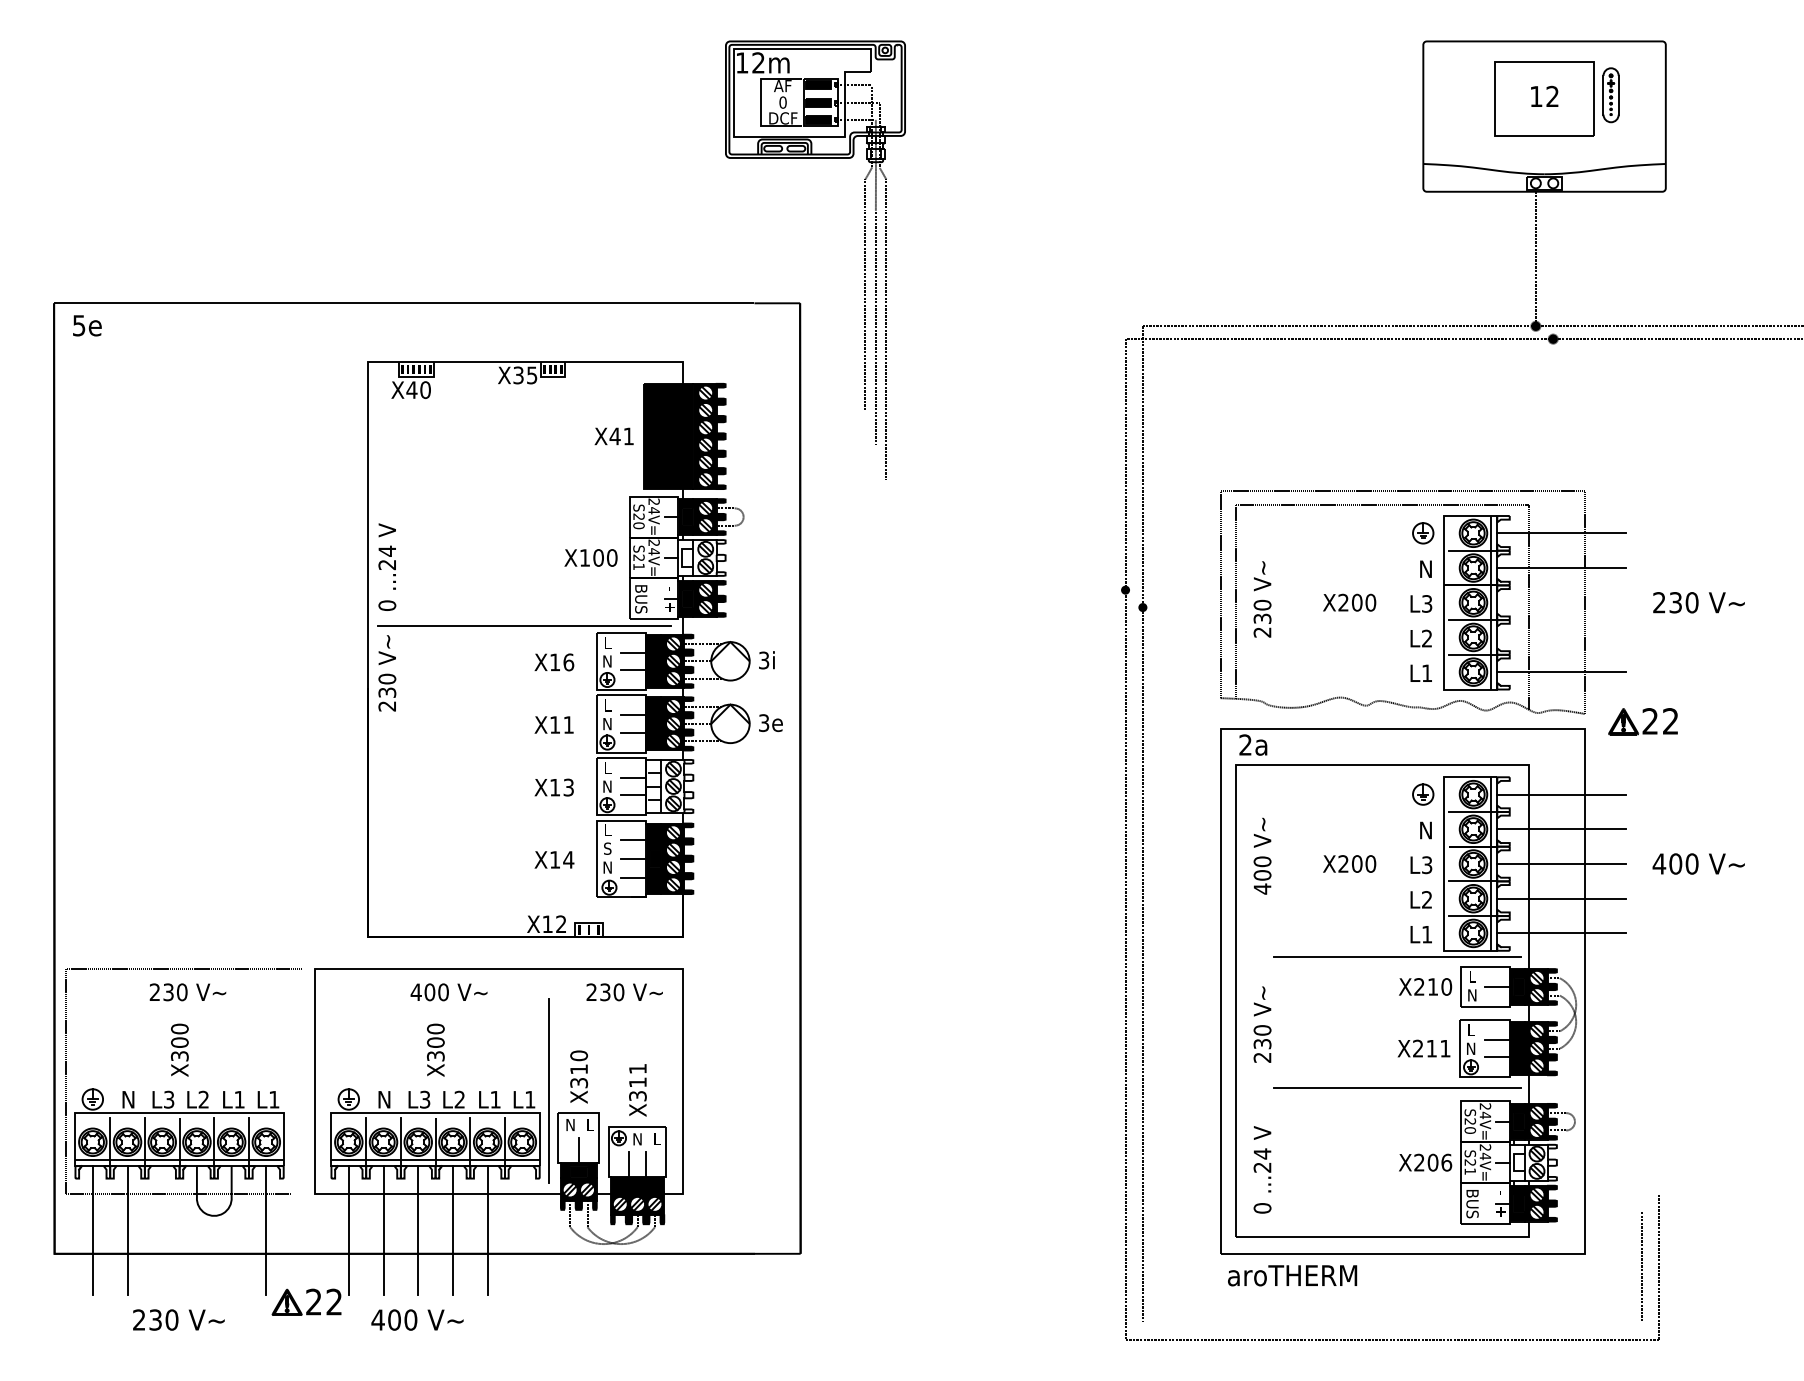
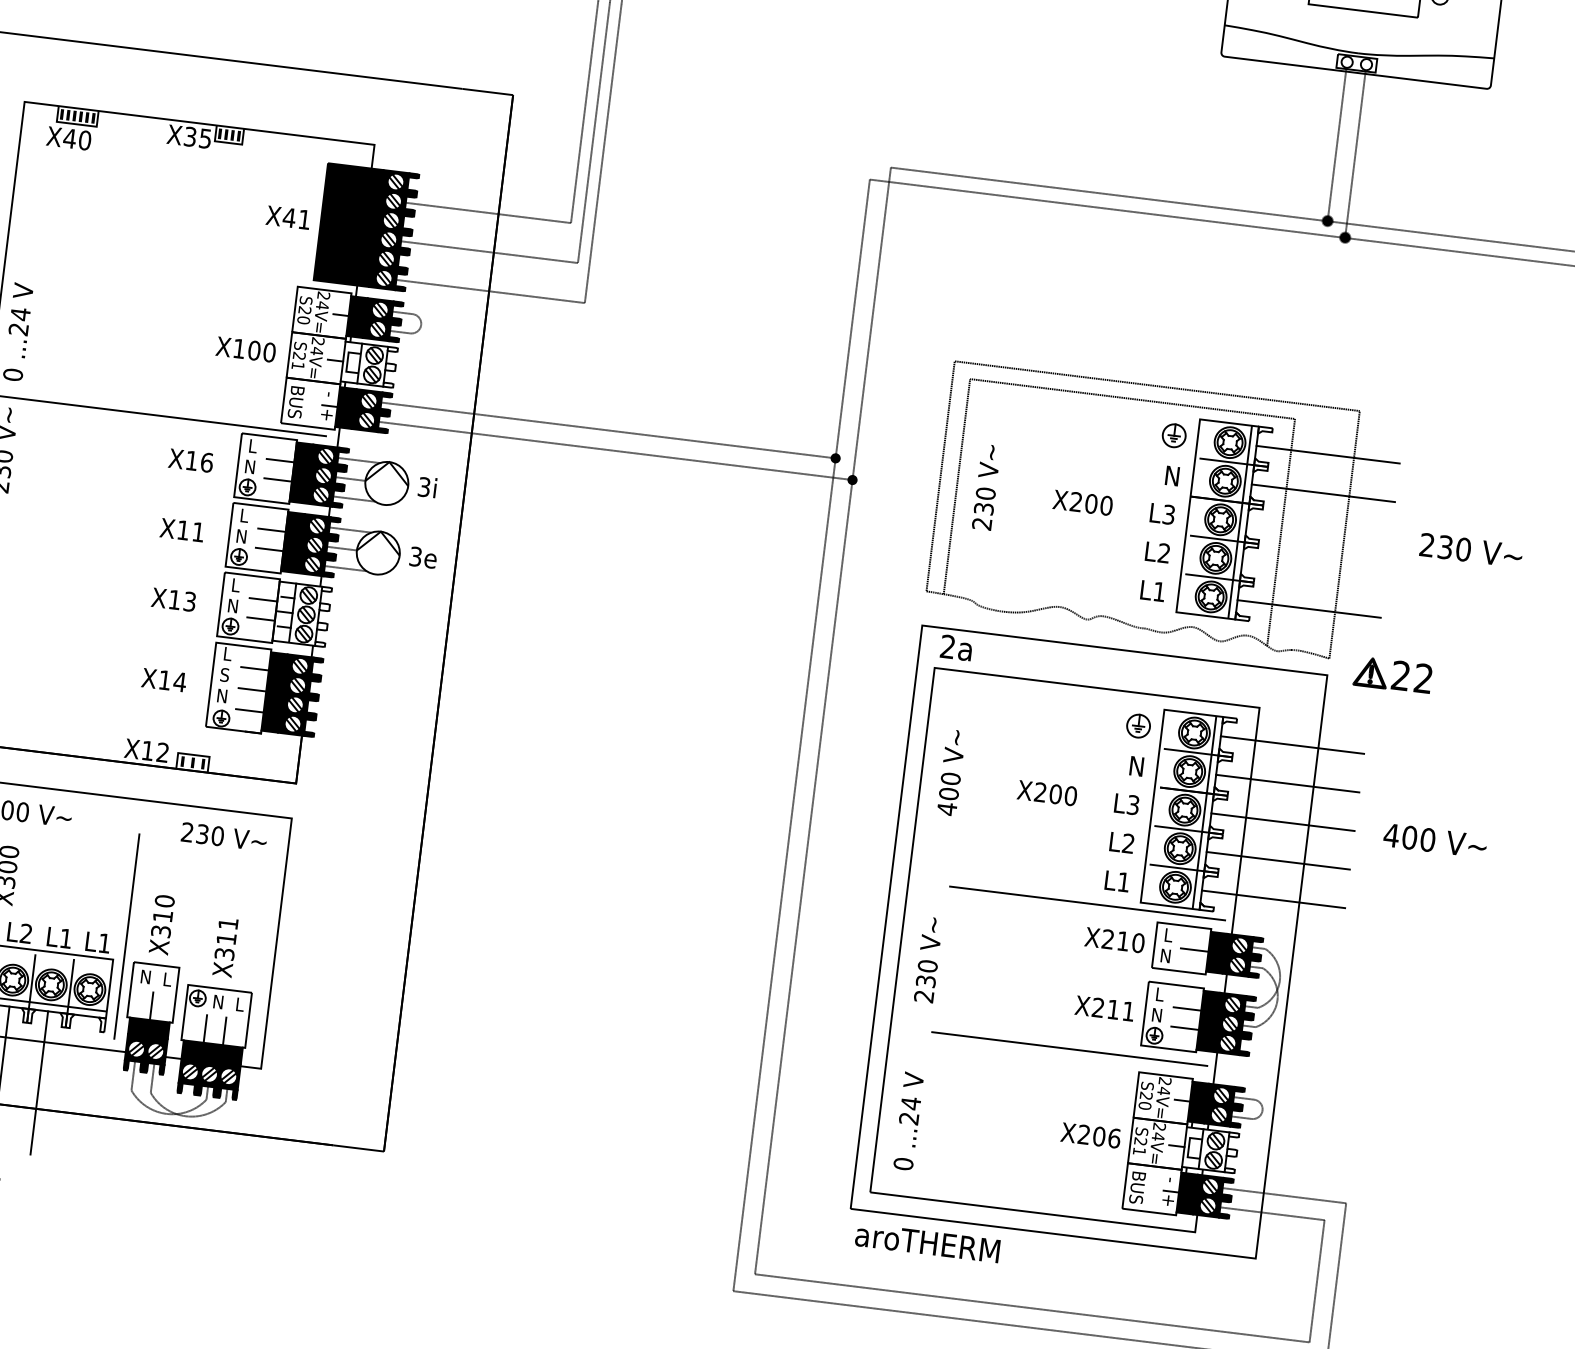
line: (1553, 263) -> (1355, 153), added
line: (790, 410) -> (487, 212), added
line: (795, 445) -> (488, 252), added
line: (801, 479) -> (490, 291), added
line: (920, 590) -> (607, 430), added
line: (929, 607) -> (615, 450), added
line: (1603, 1194) -> (1284, 1195), added
line: (1594, 1212) -> (1271, 1213), added
line: (1391, 1322) -> (1031, 1308), added

